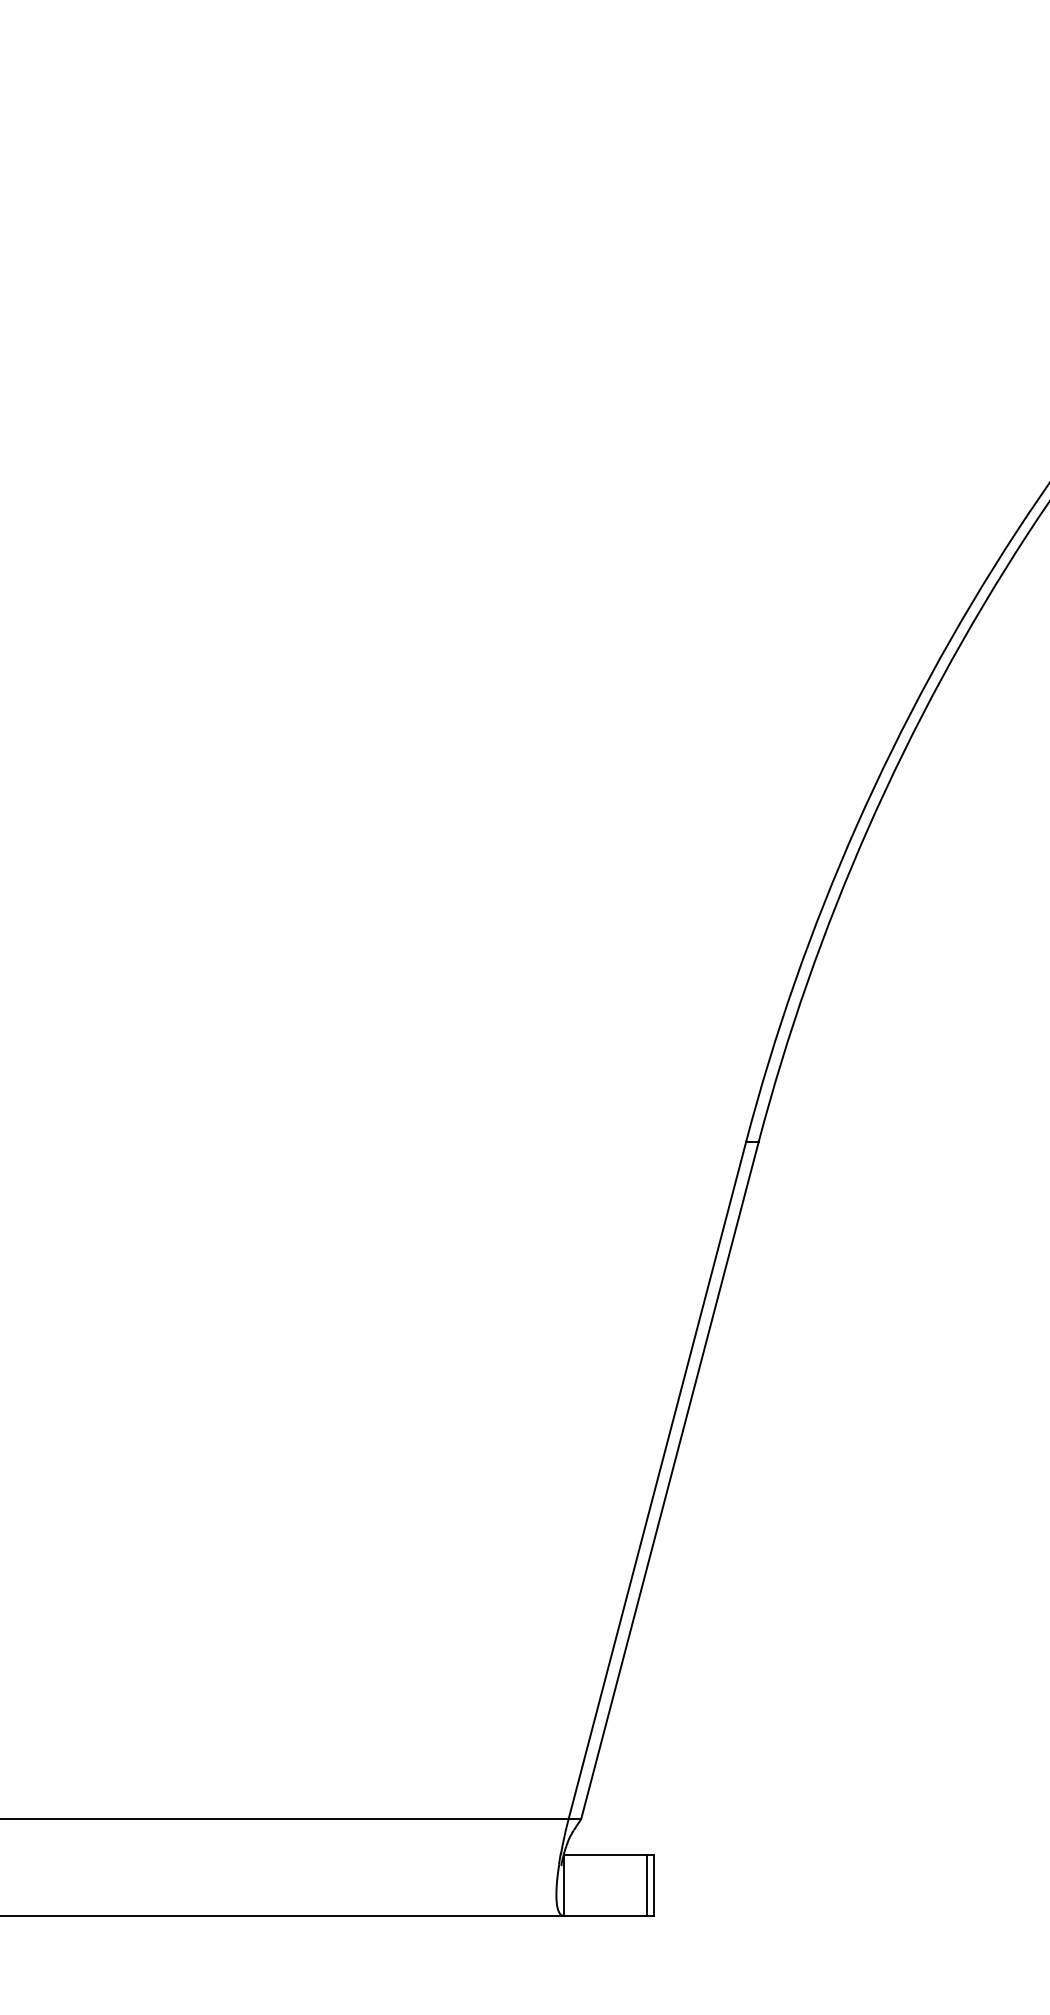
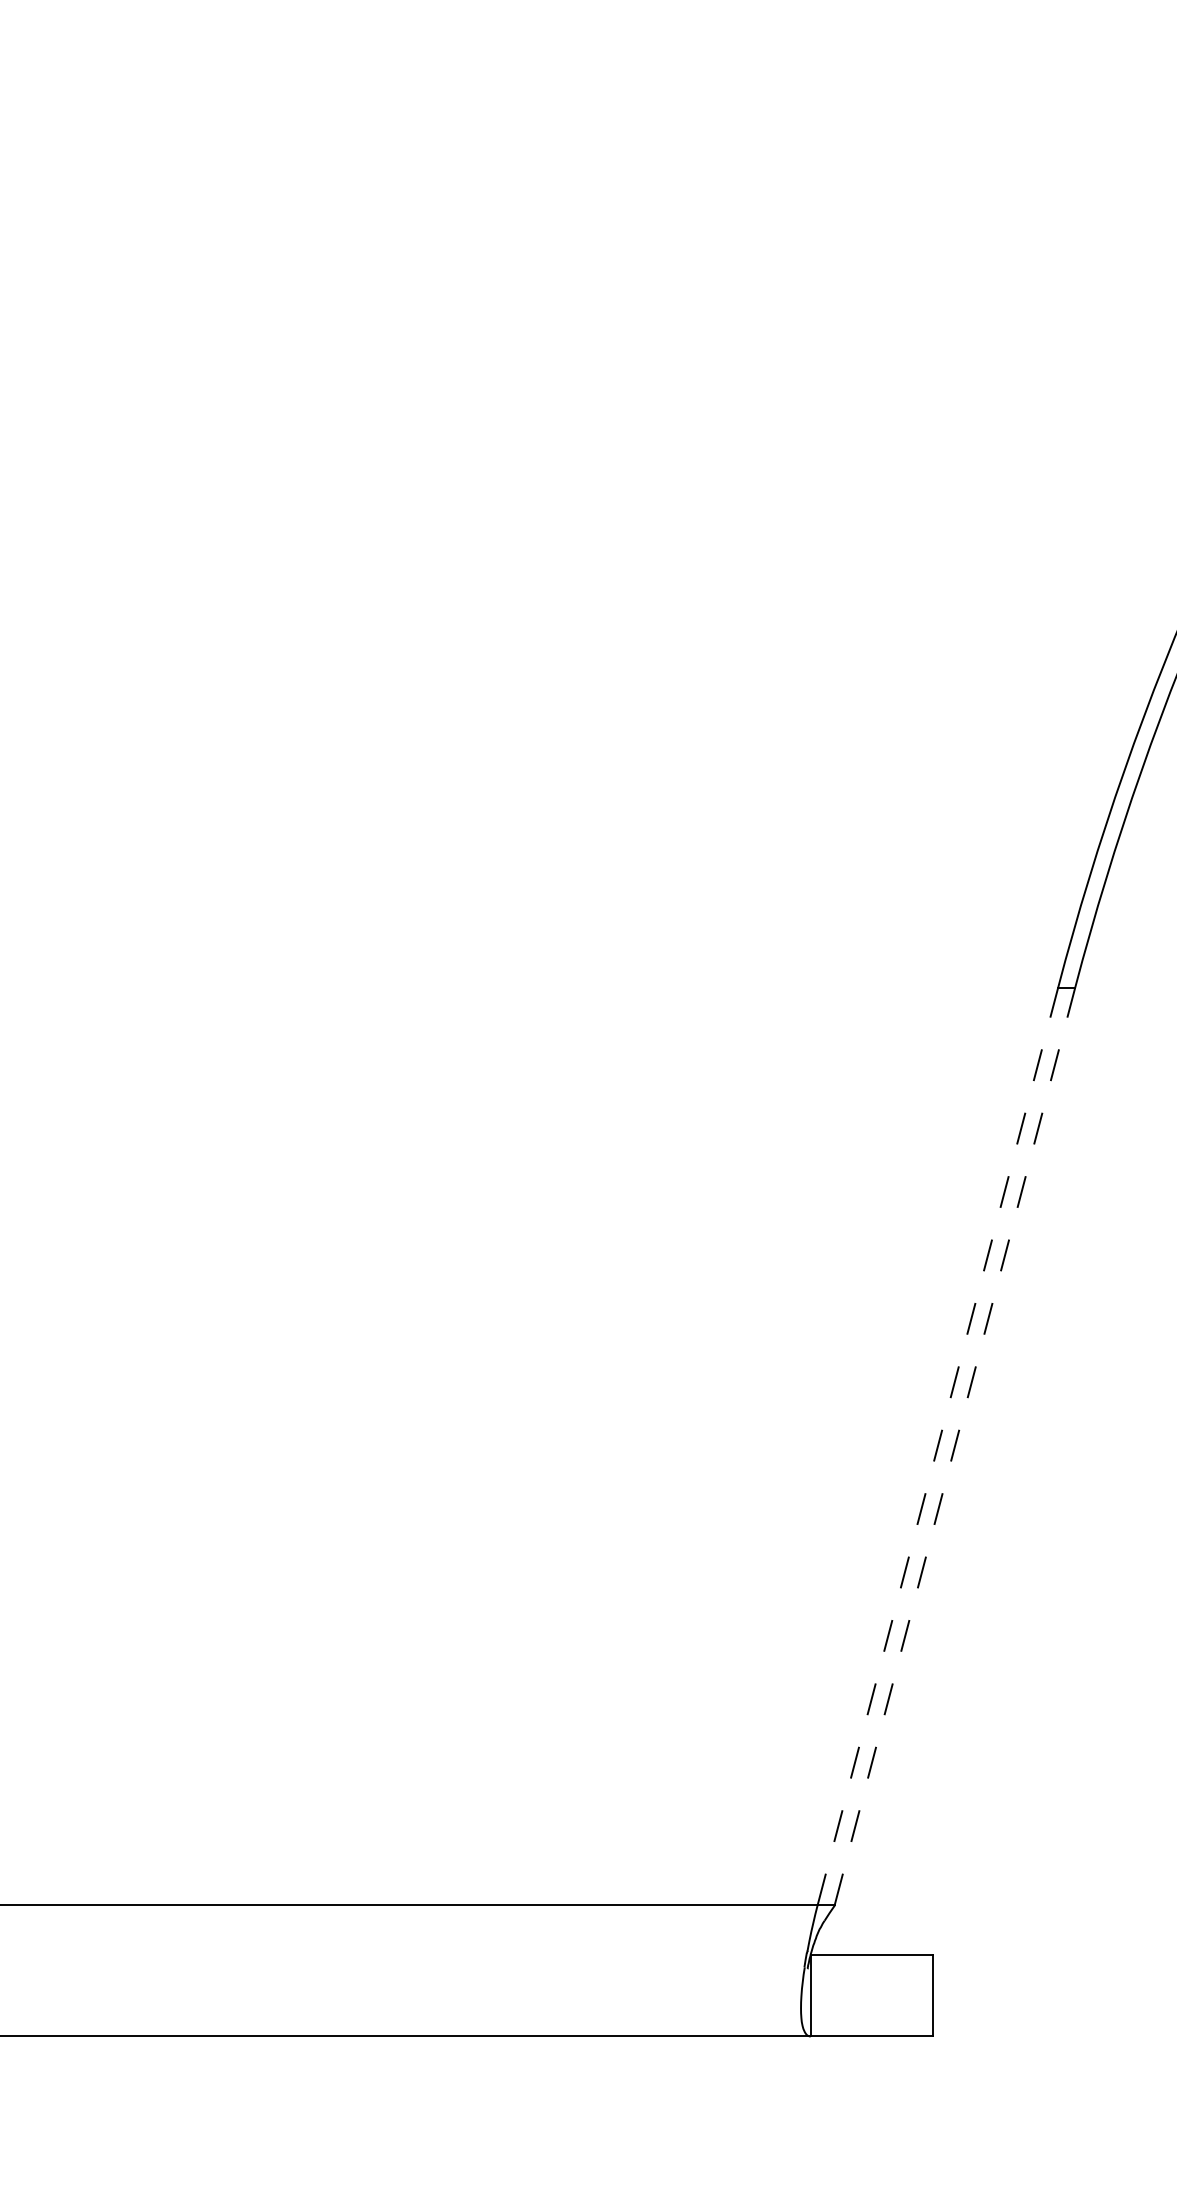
line: (657, 1480) -> (938, 1446), solid -> dashed
line: (669, 1480) -> (954, 1446), solid -> dashed
line: (646, 1885) -> (923, 1995), removed

